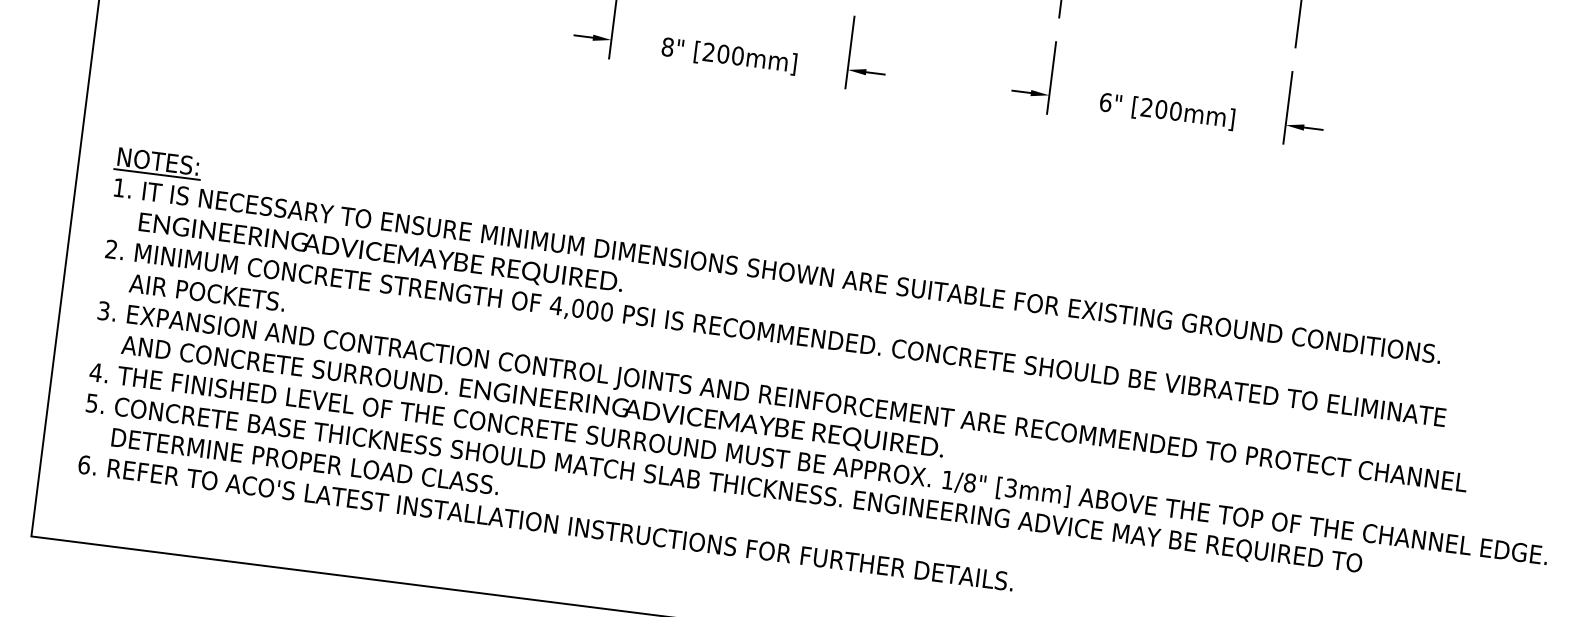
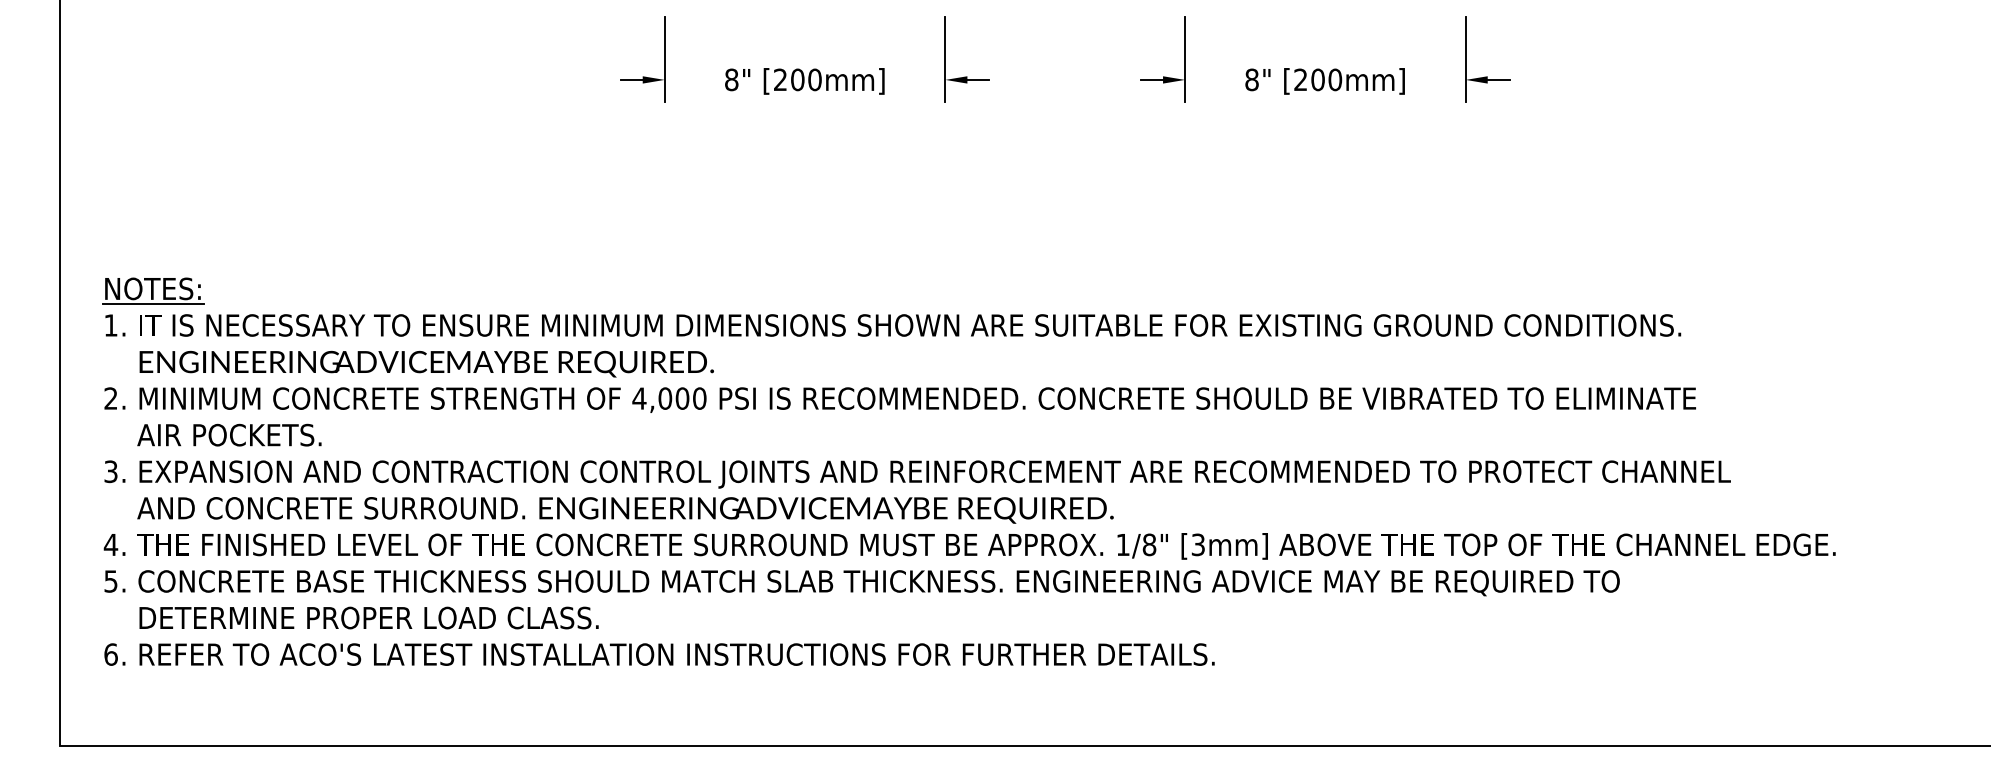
text: (1105, 102) -> (1251, 79), 6" -> 8"

